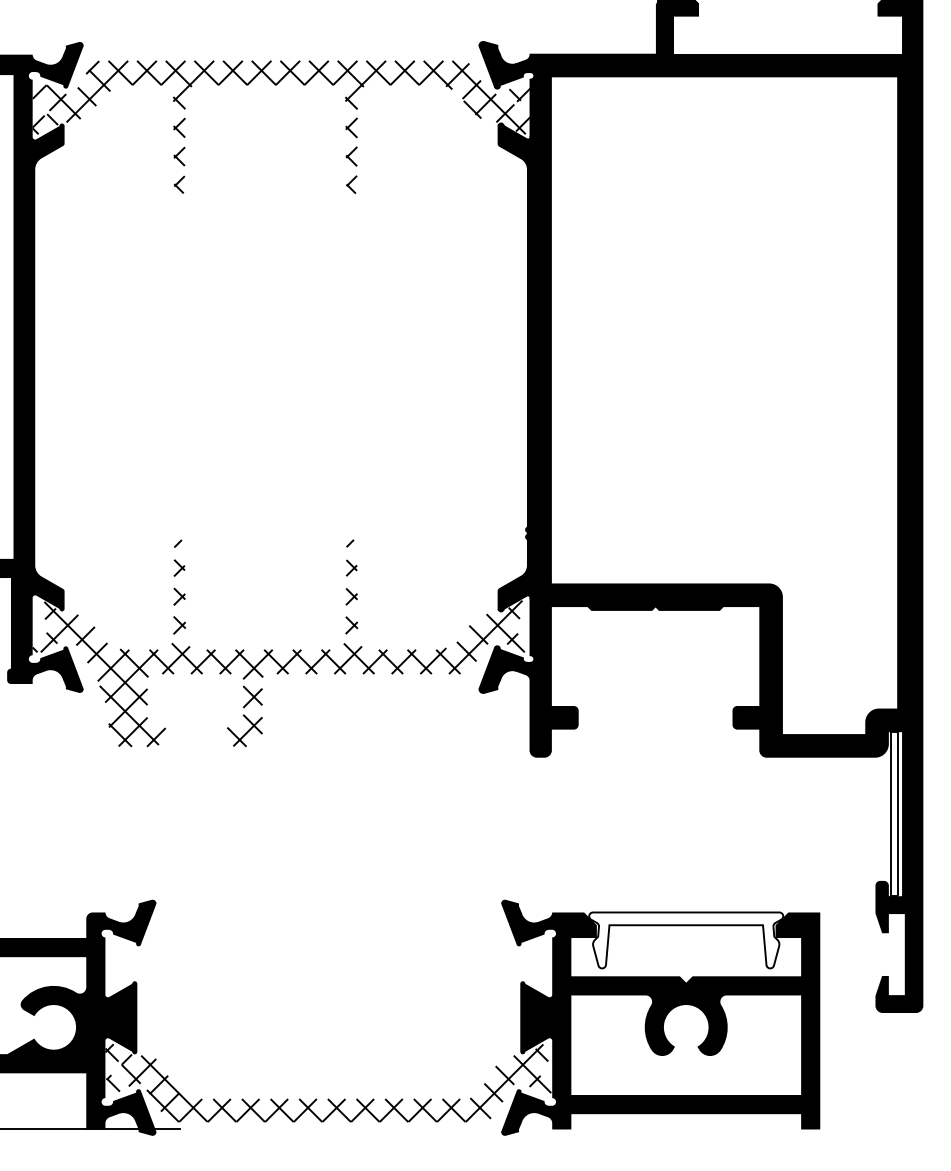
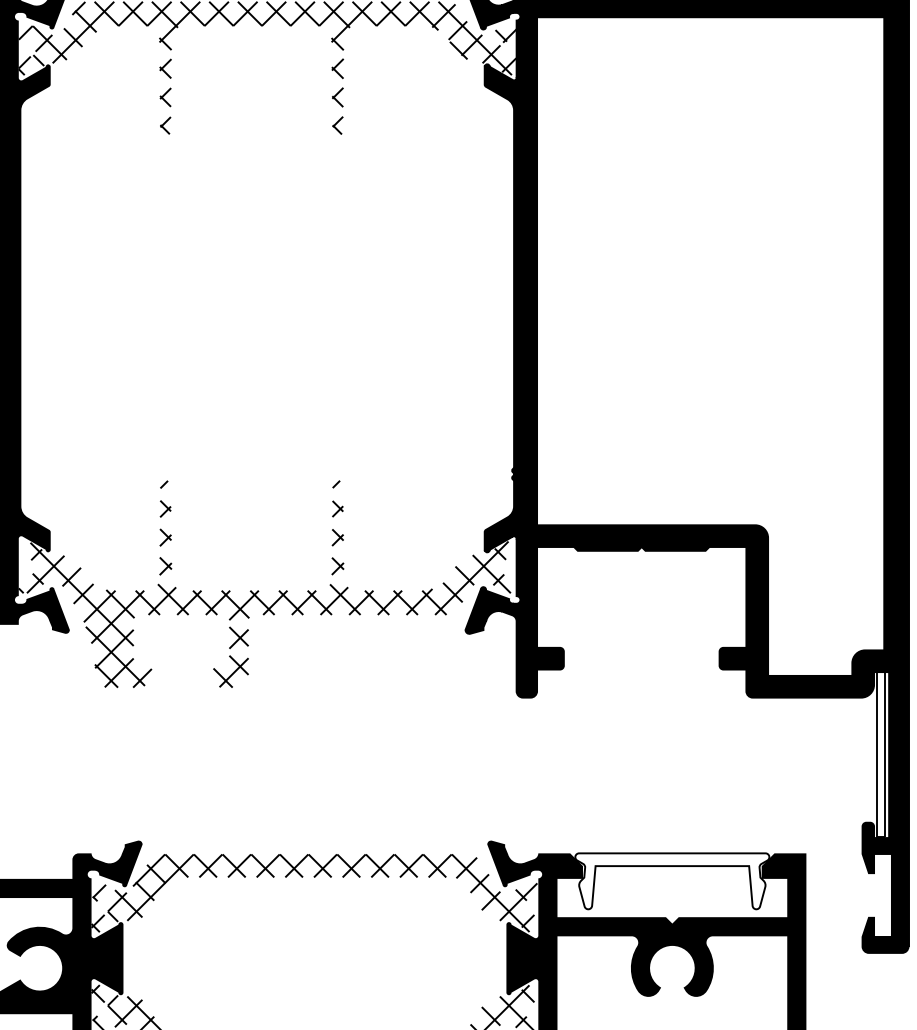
hatch: (328, 952) -> (314, 893), added

